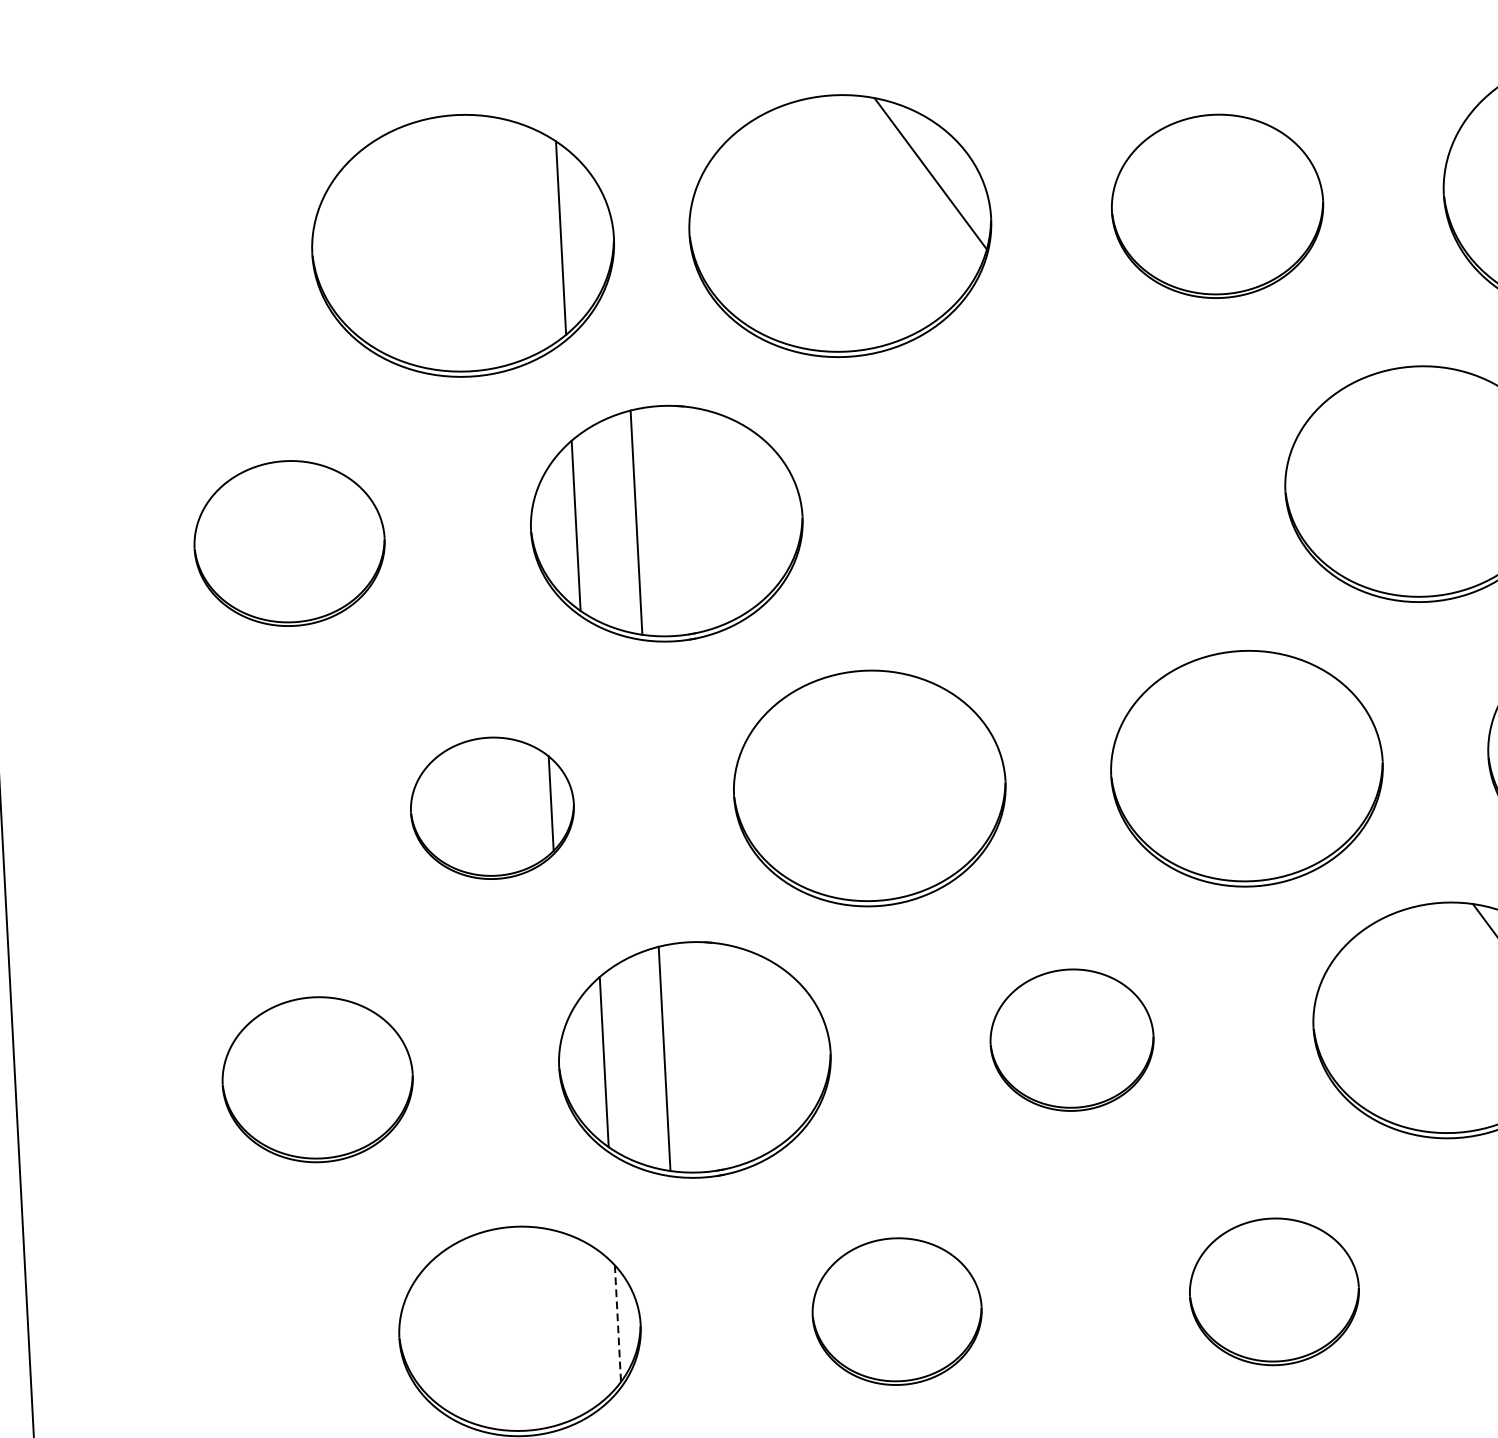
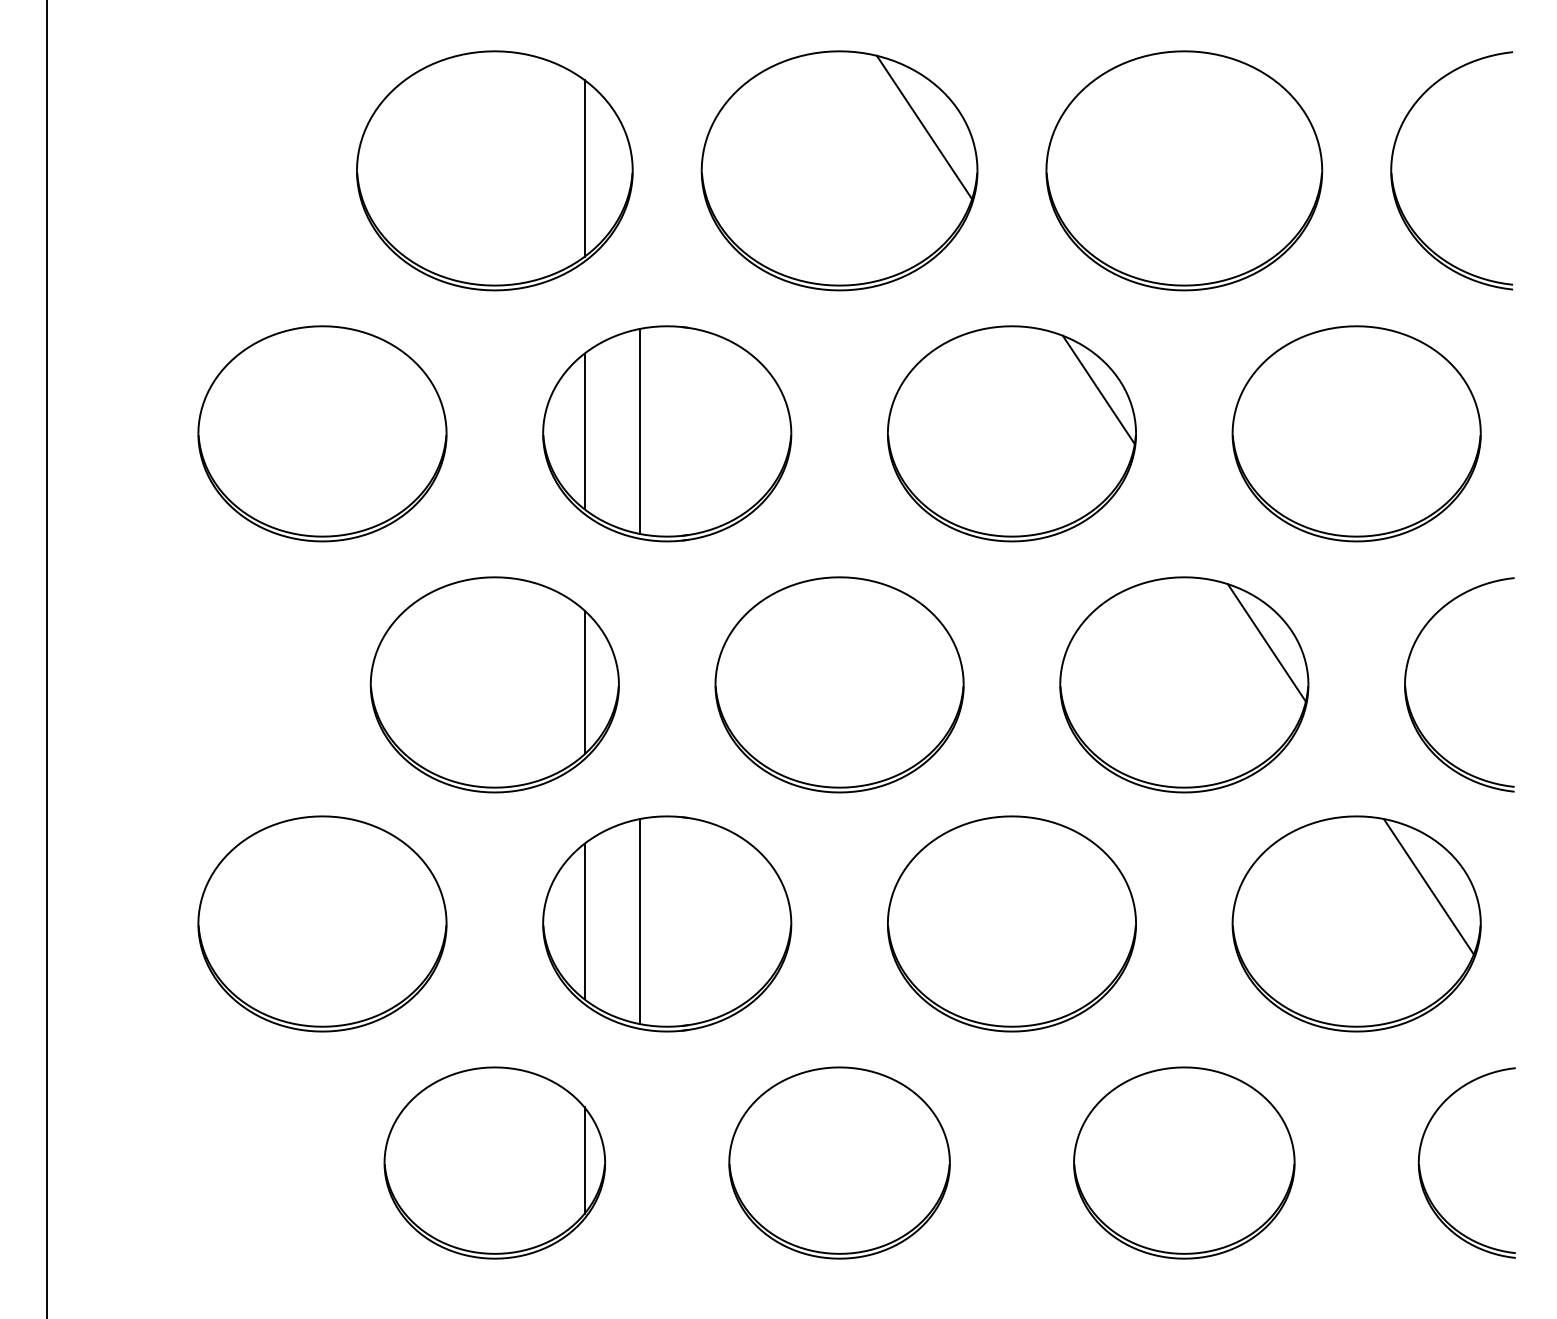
part: (1217, 205) -> (1184, 170), size x1.43
part: (1043, 503) -> (1011, 433), added
part: (289, 543) -> (322, 433), size x1.43
line: (1334, 717) -> (1266, 642), added
part: (492, 807) -> (494, 684), size x1.67
part: (1071, 1039) -> (1011, 923), size x1.67
part: (317, 1079) -> (322, 923), size x1.43
part: (1274, 1291) -> (1184, 1162), size x1.43
part: (897, 1311) -> (839, 1162), size x1.43
line: (618, 1324) -> (584, 1161), dashed -> solid

